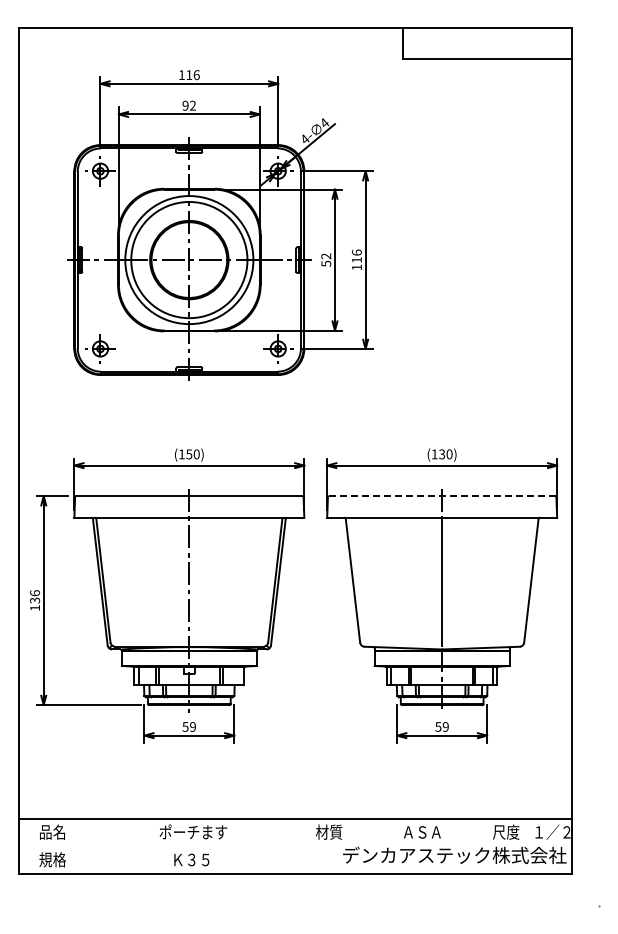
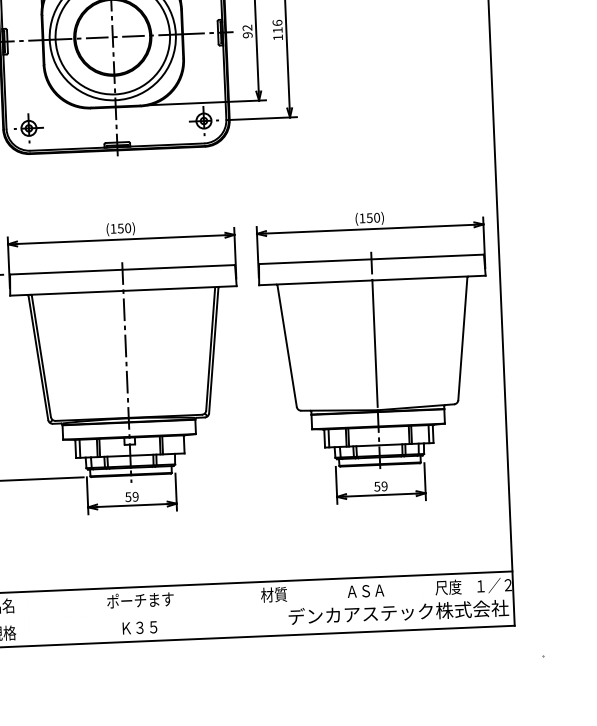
text: (326, 263) -> (247, 34), 52 -> 92
text: (442, 453) -> (370, 217), (130) -> (150)
line: (442, 496) -> (371, 259), dashed -> solid

